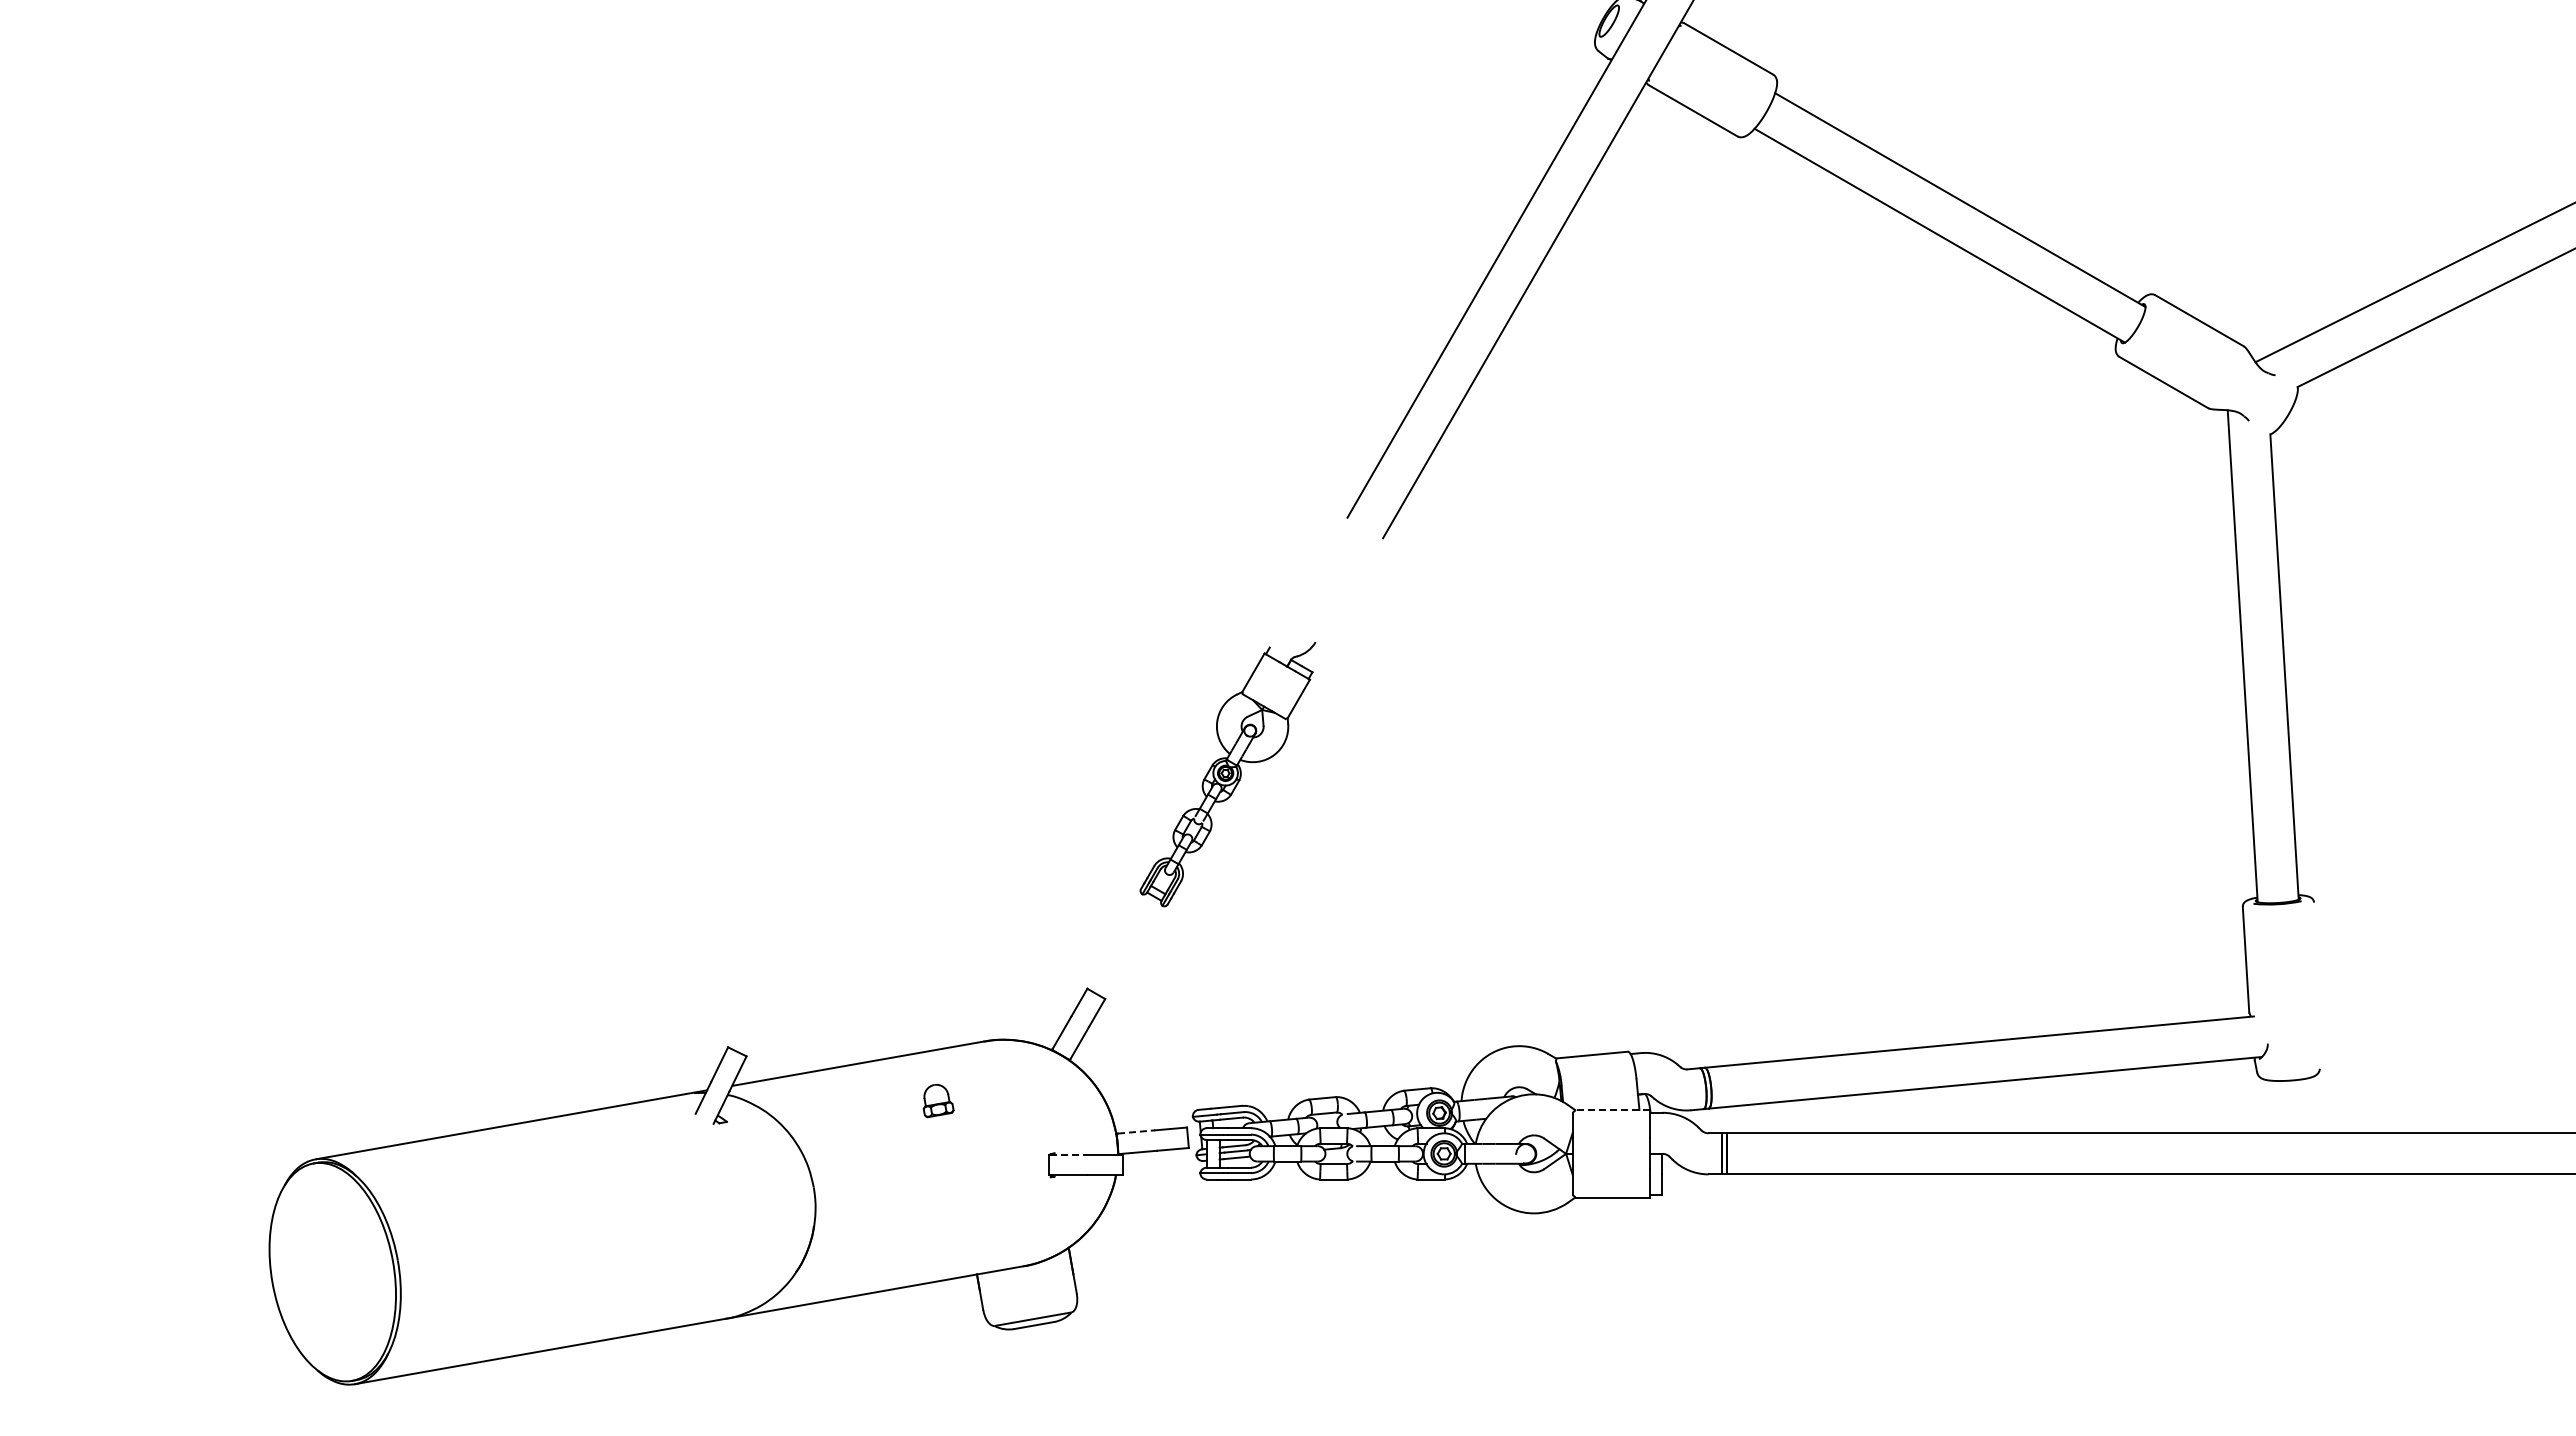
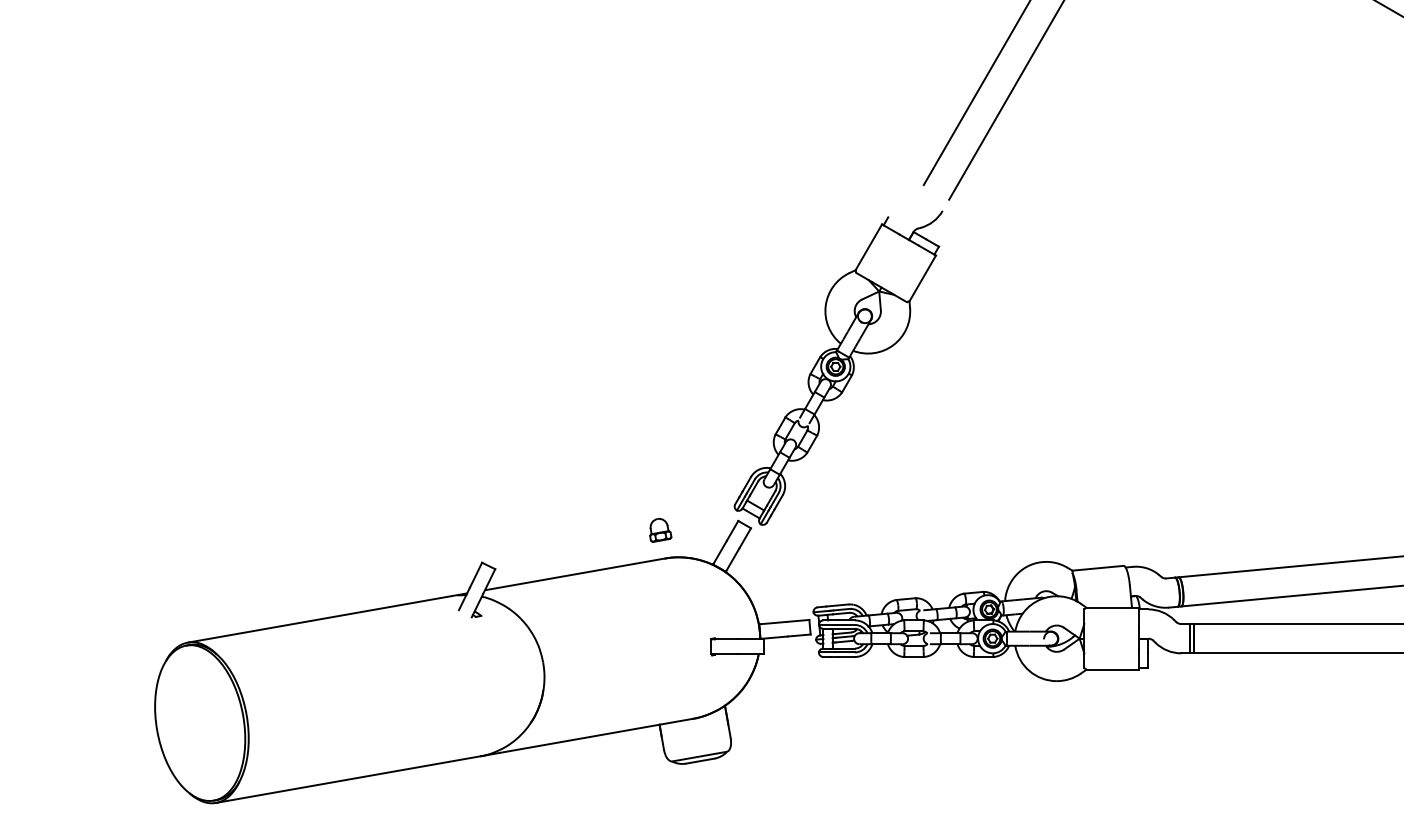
part: (1227, 774) -> (838, 368), size x1.67
part: (938, 1100) -> (660, 530), moved
line: (1611, 1110) -> (1112, 607), dashed -> solid
line: (1136, 1131) -> (773, 622), dashed -> solid
line: (1069, 1154) -> (725, 639), dashed -> solid

